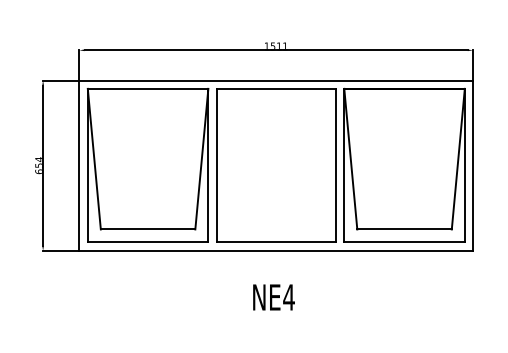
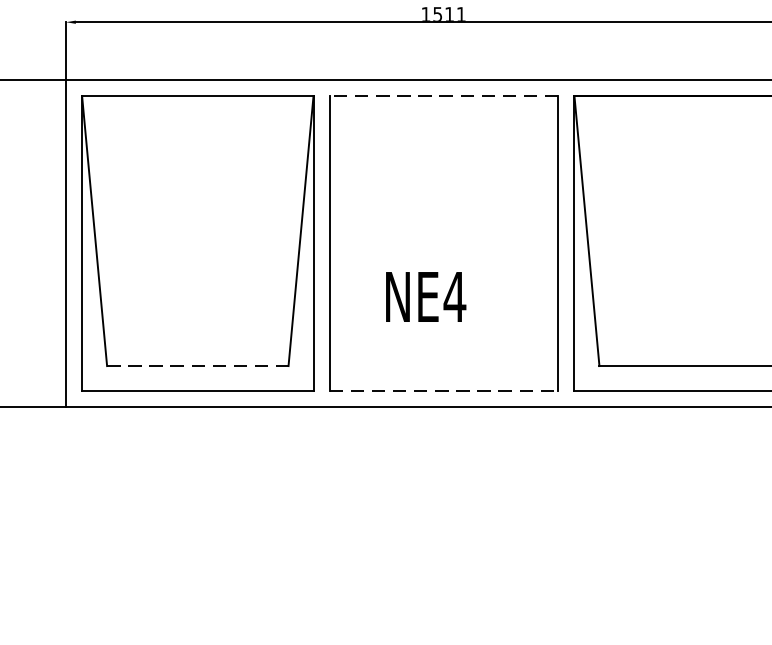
line: (276, 88) -> (444, 95), solid -> dashed
line: (148, 229) -> (198, 366), solid -> dashed
line: (276, 242) -> (444, 391), solid -> dashed
text: (273, 297) -> (425, 297), moved

